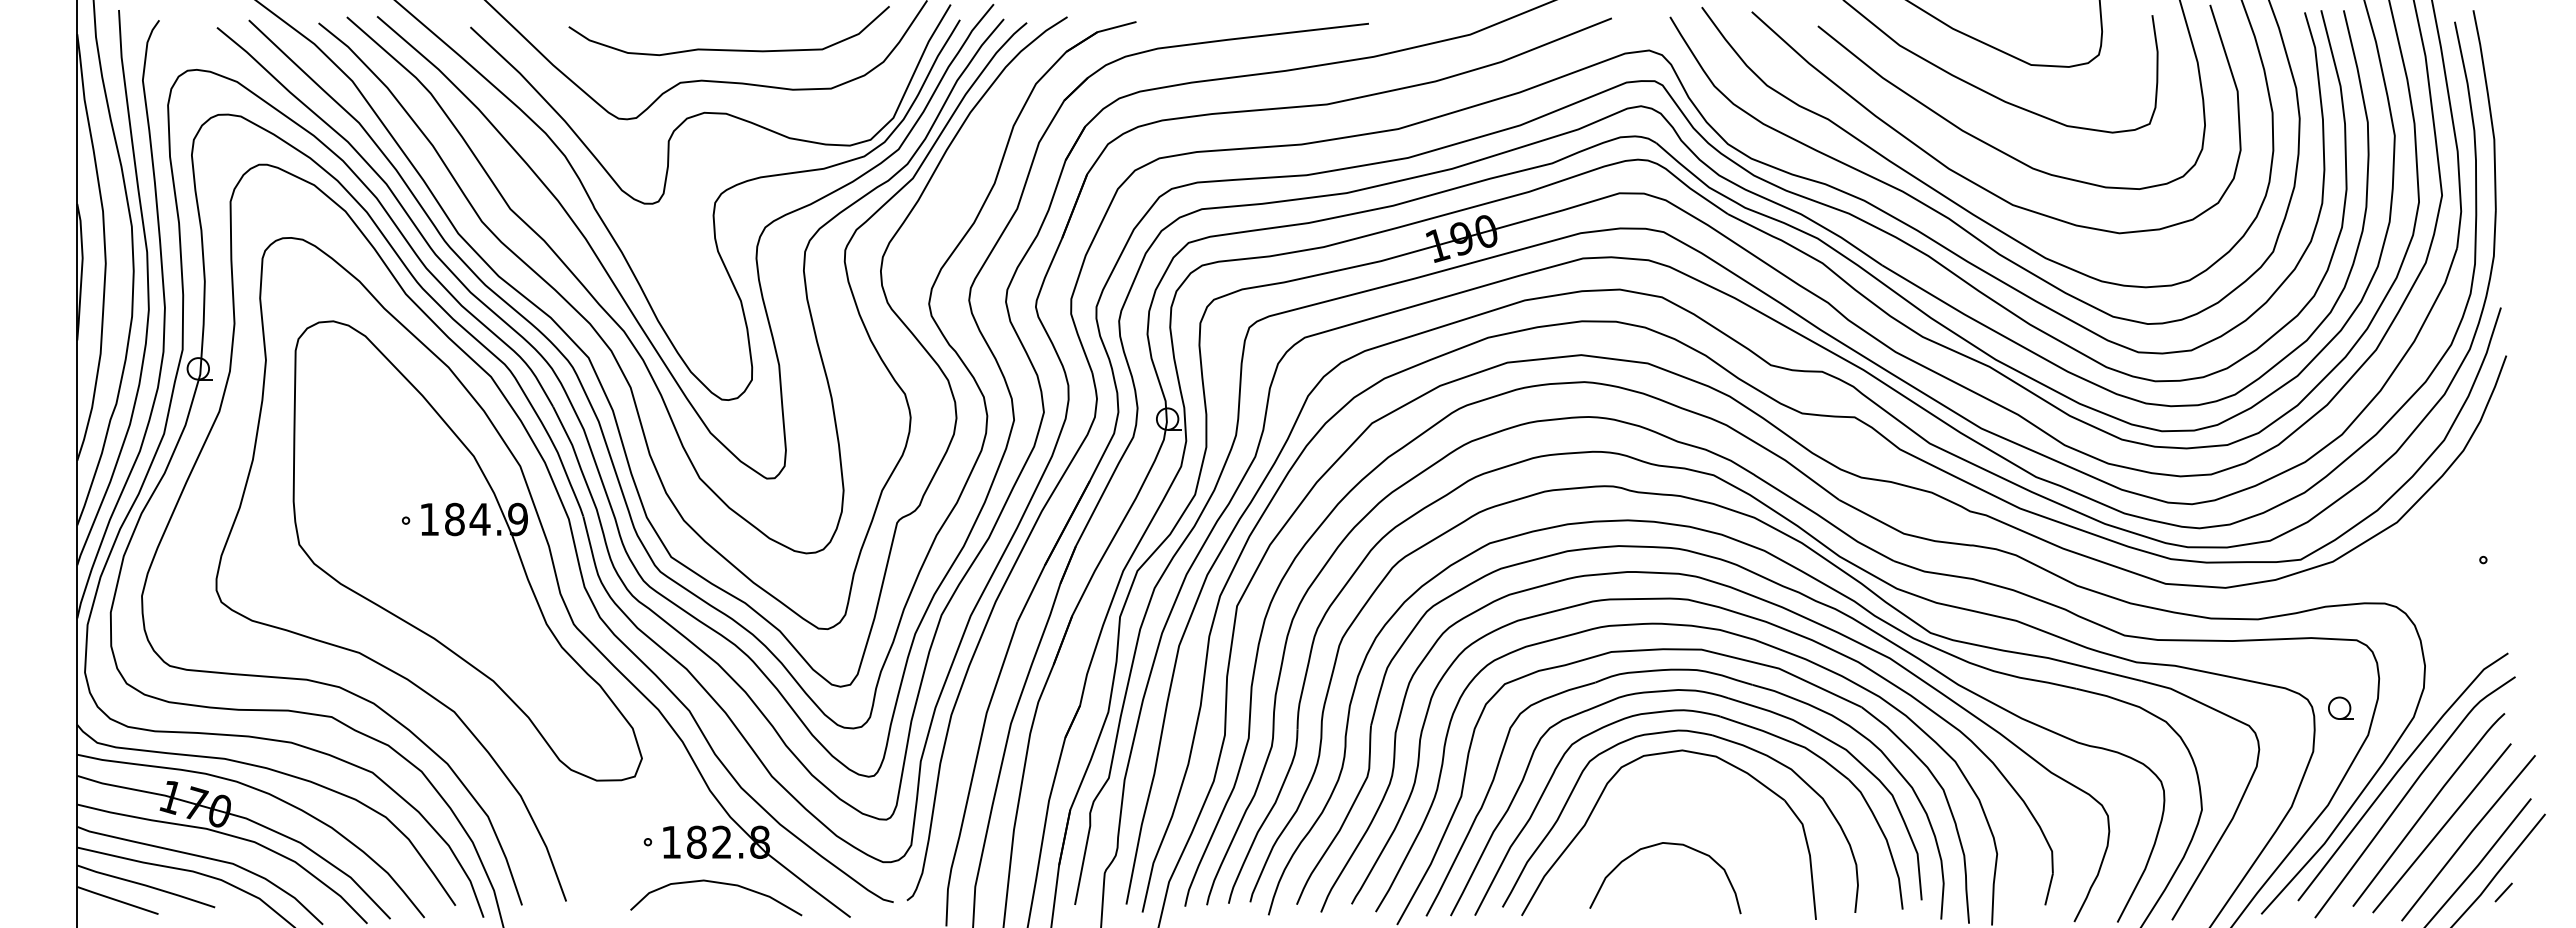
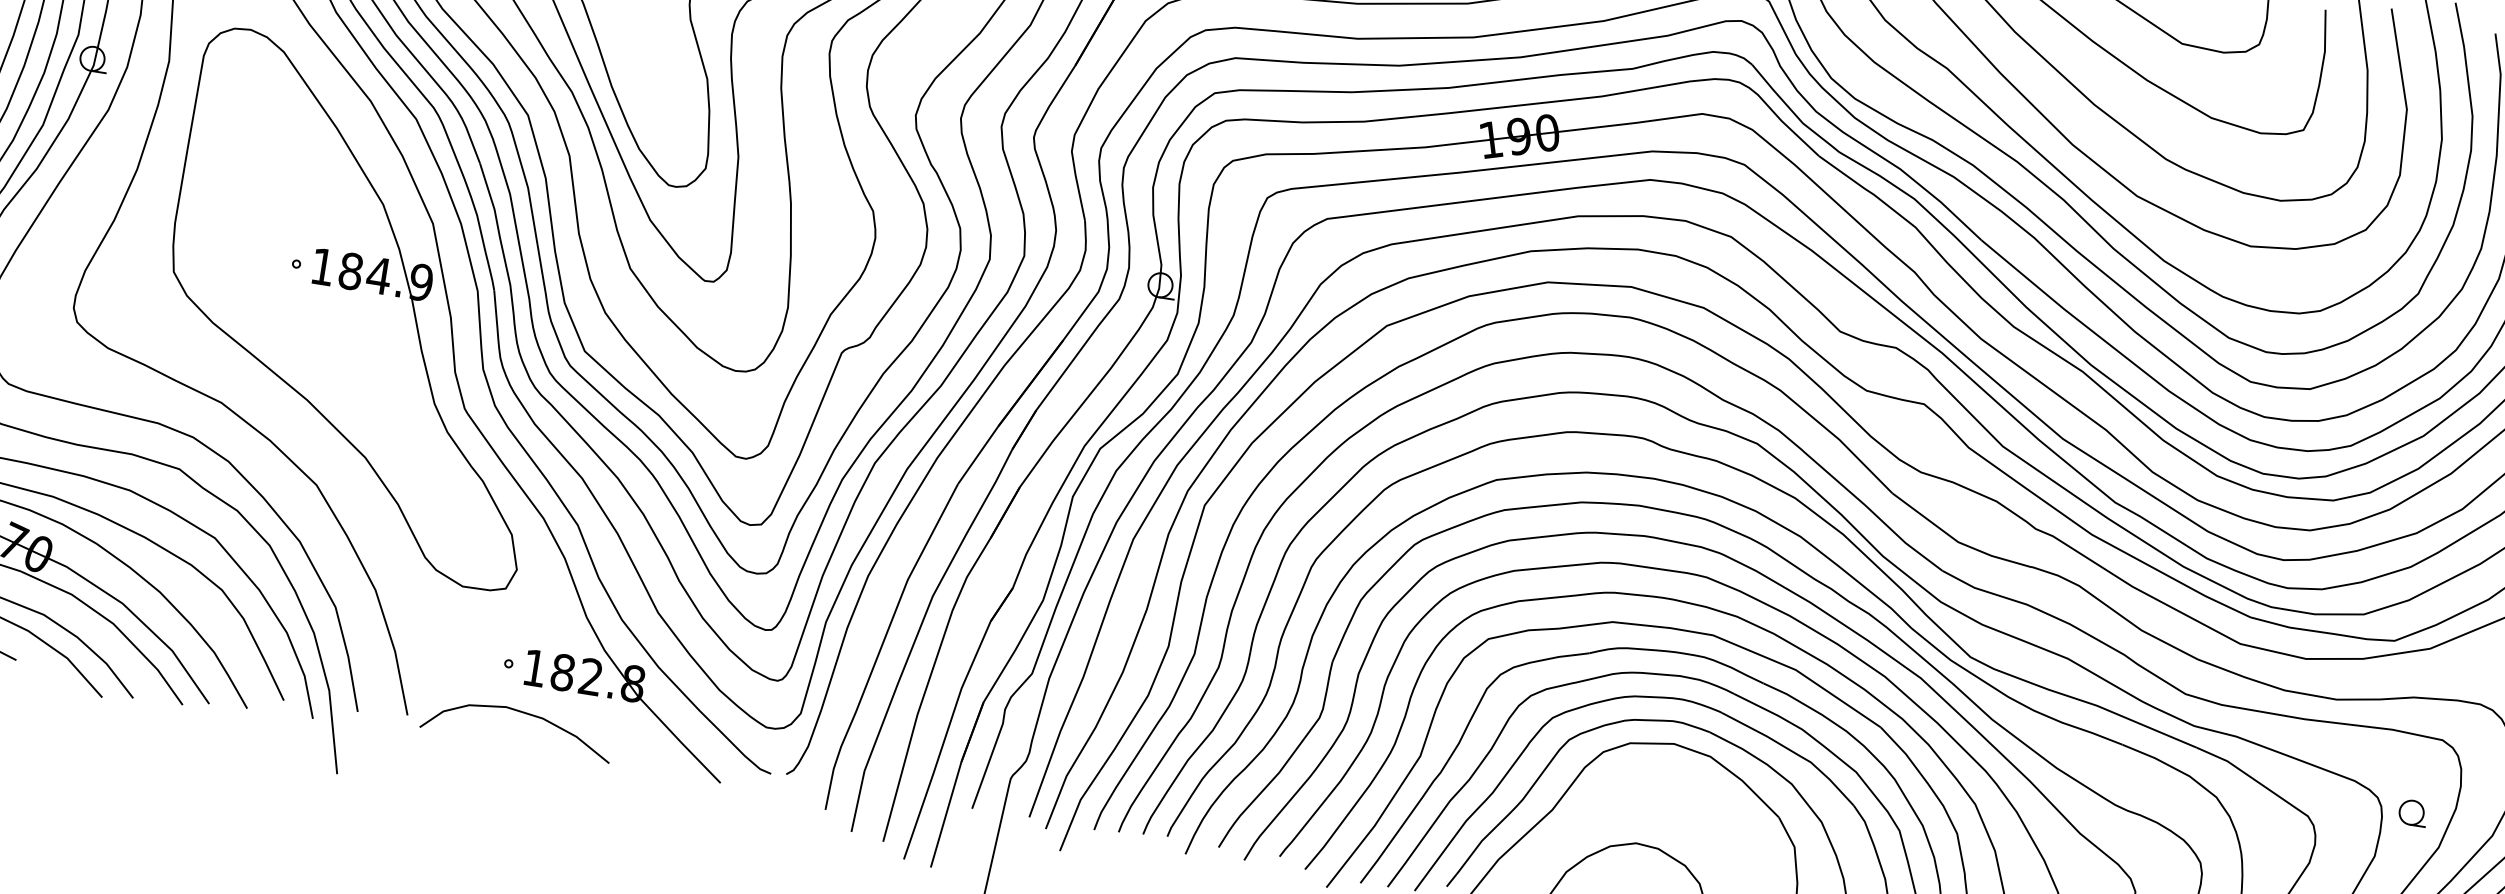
curve: (716, 883) -> (519, 712), moved

